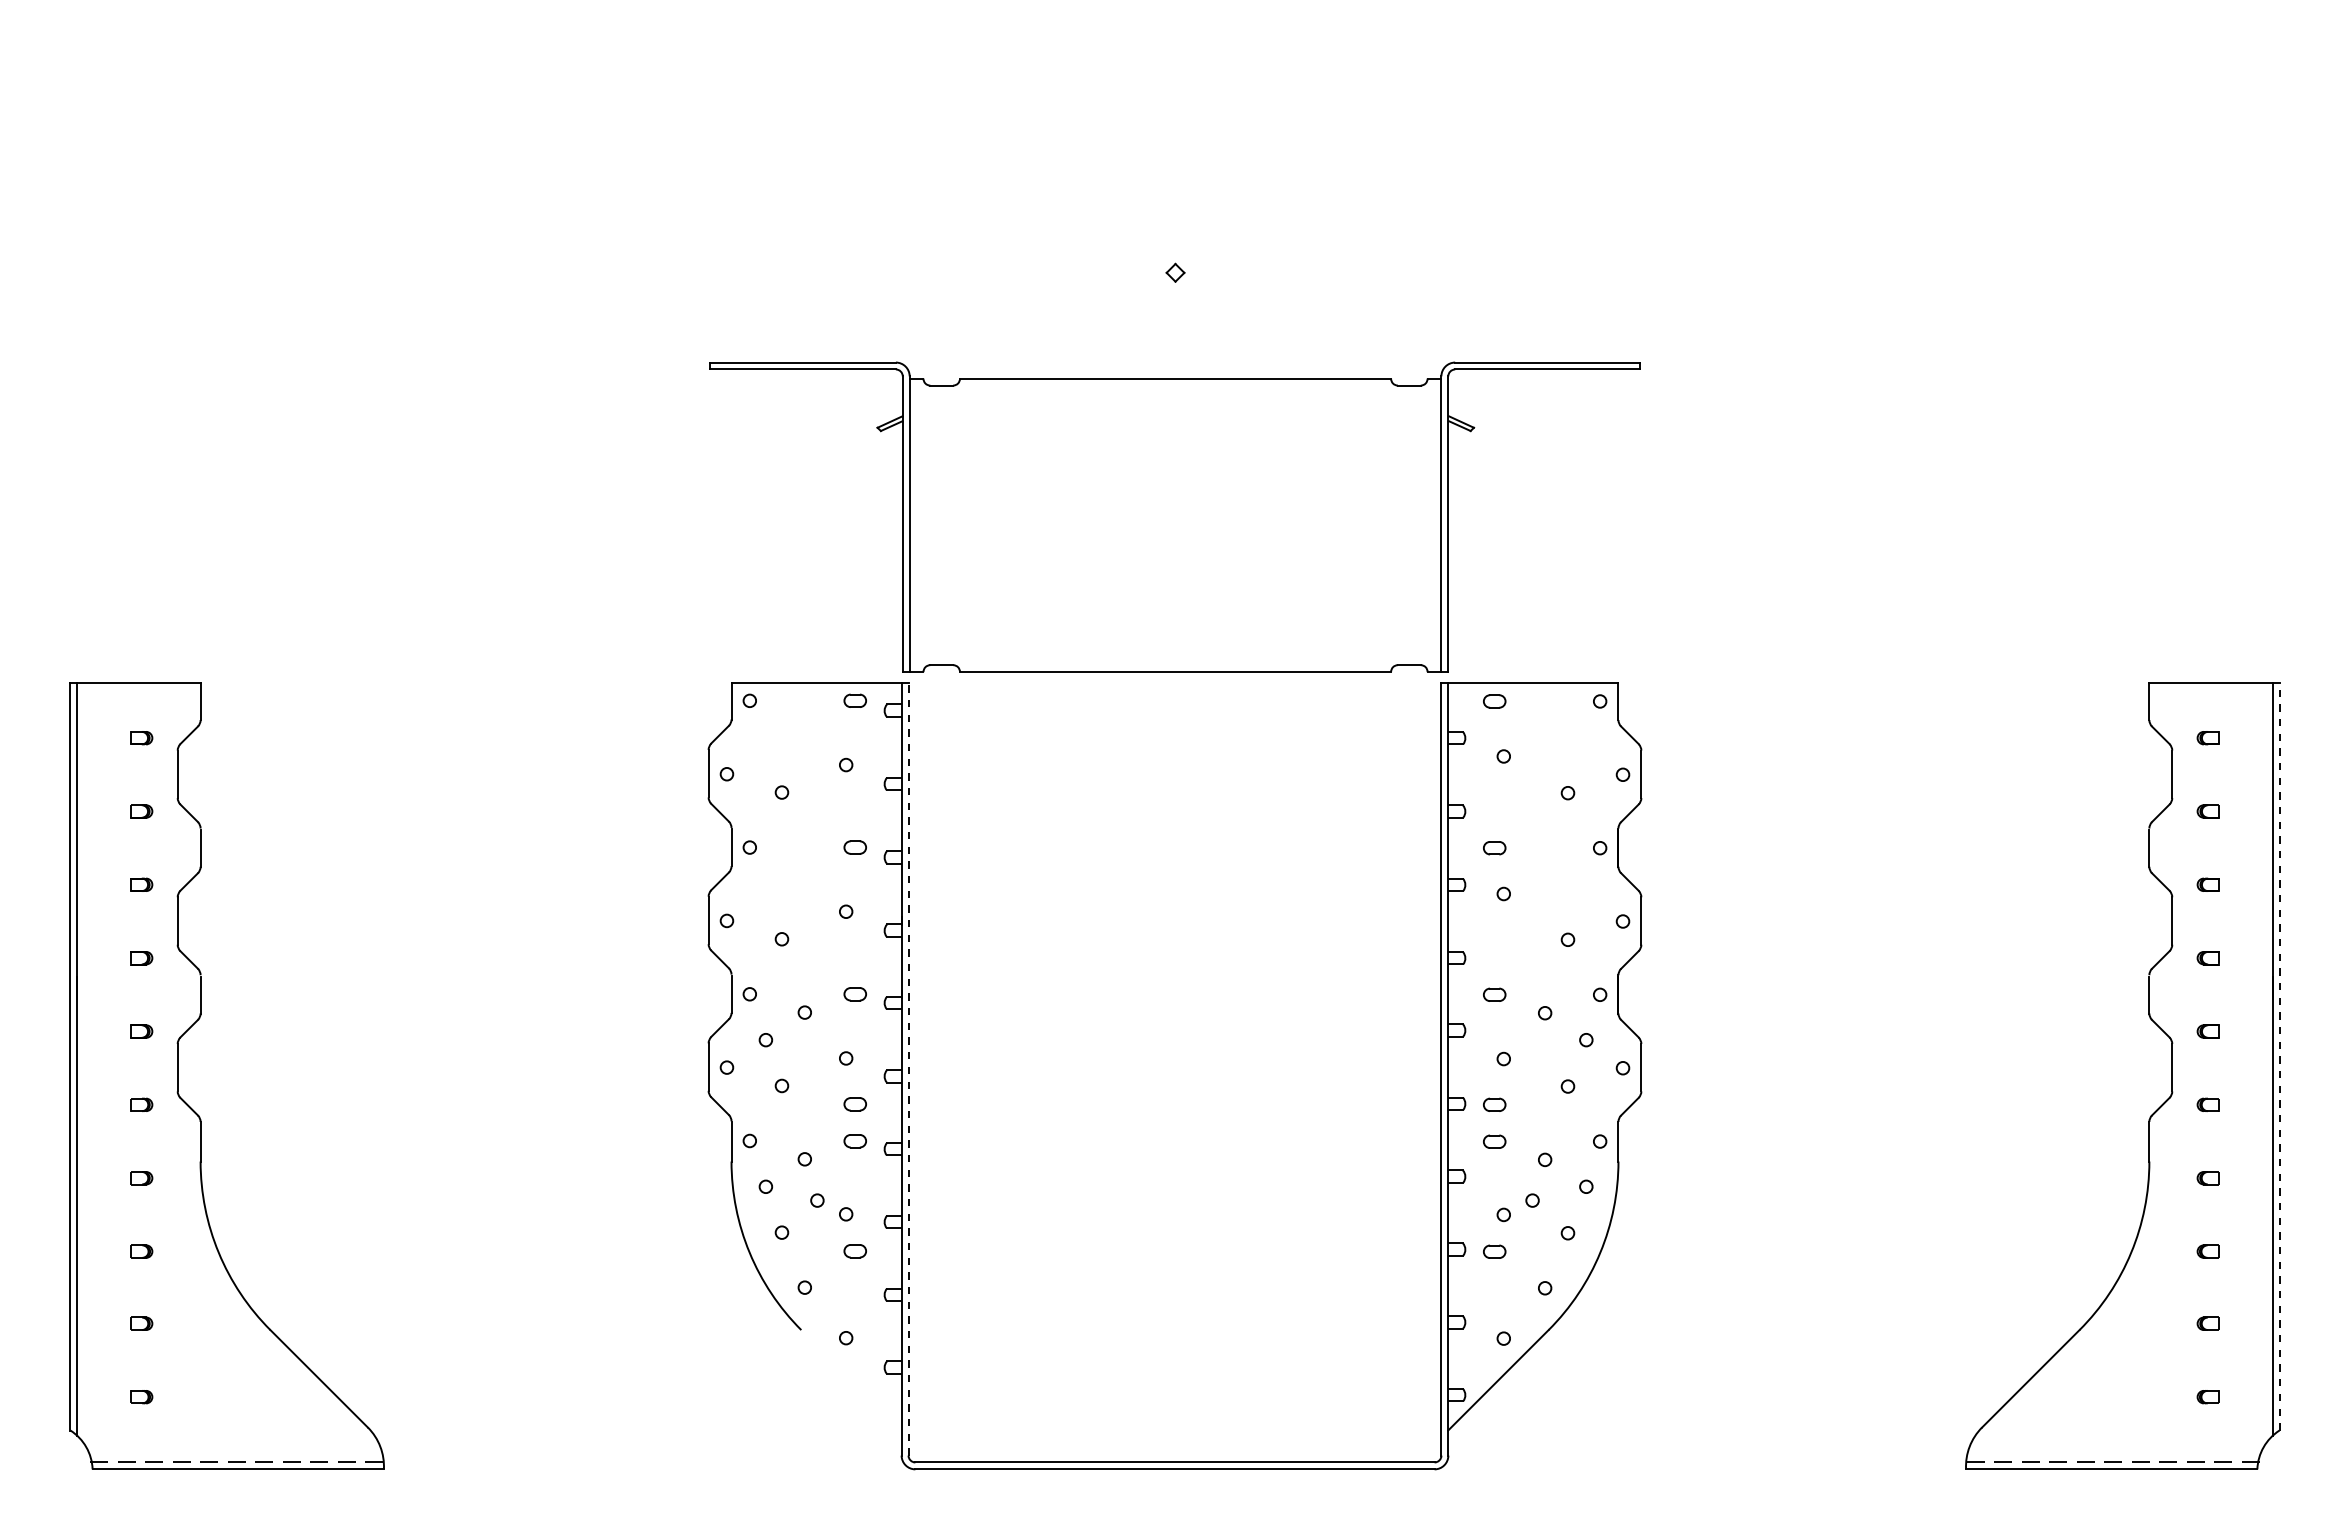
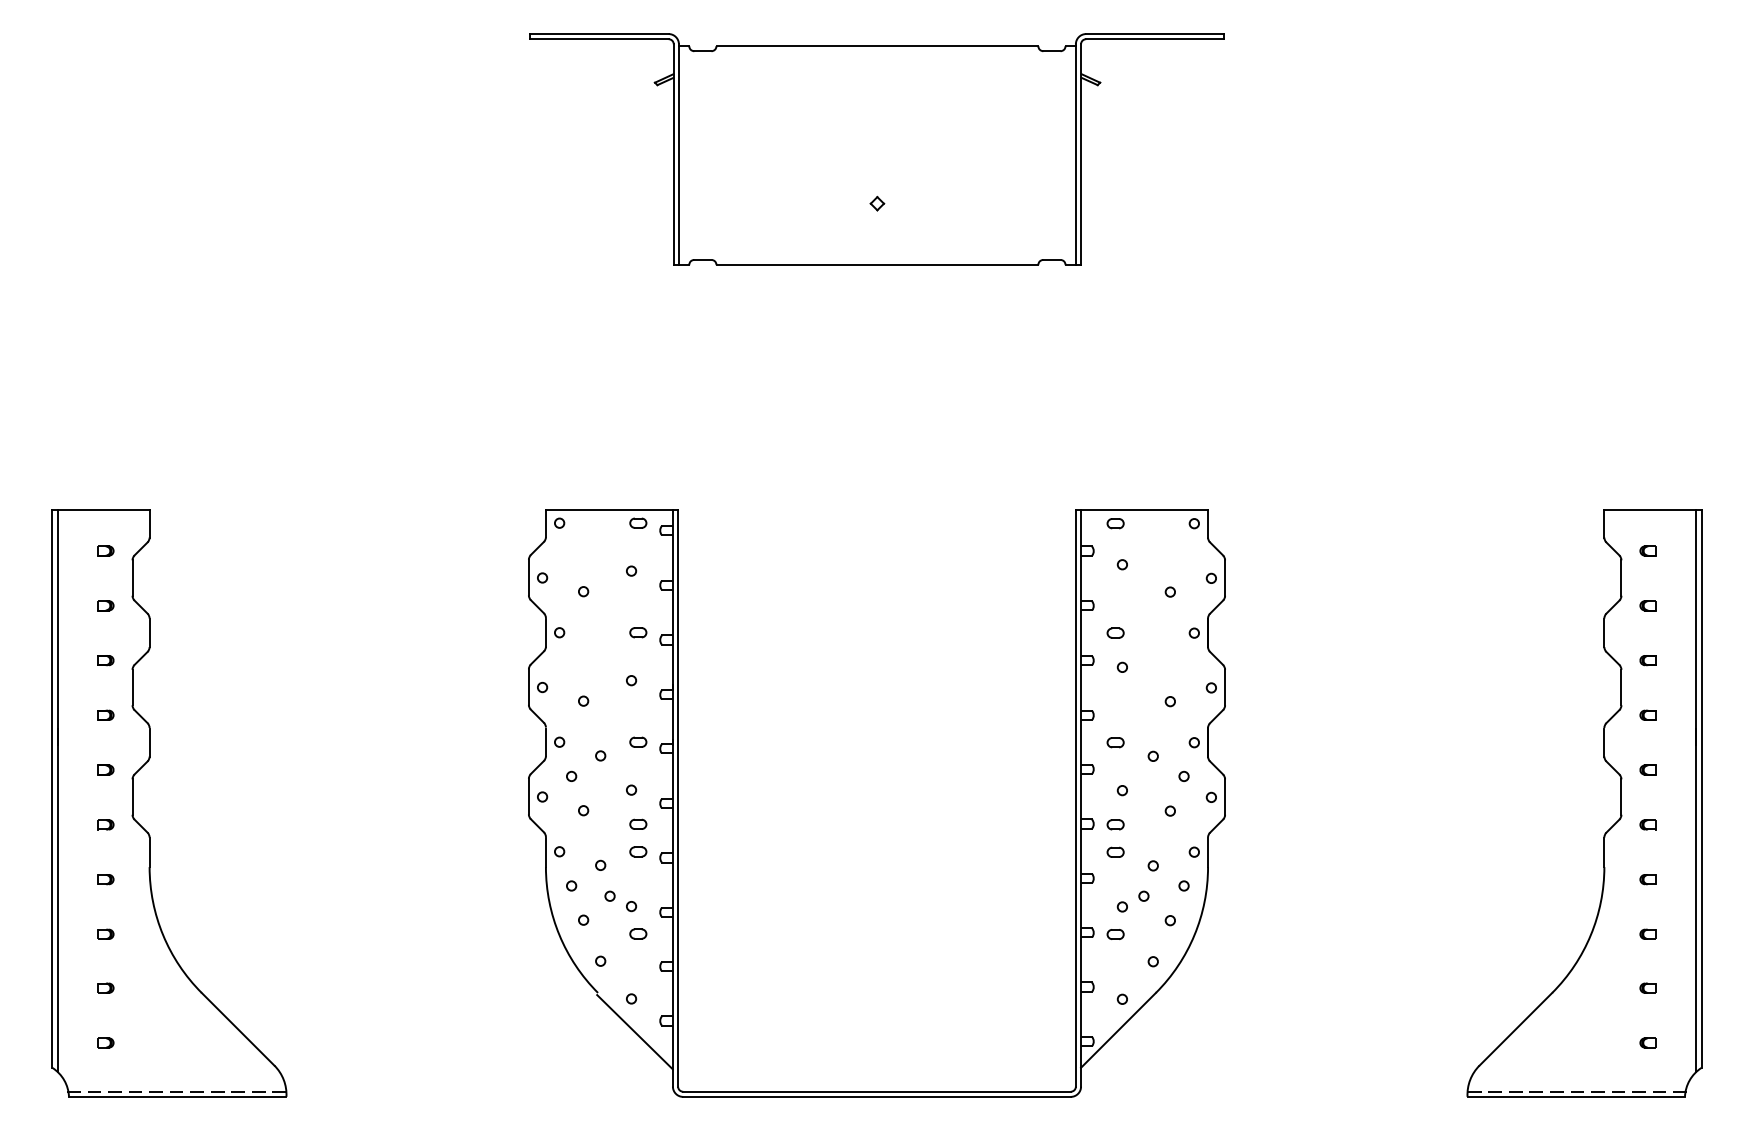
part: (1174, 516) -> (876, 148), moved
line: (2279, 1056) -> (1701, 788), dashed -> solid
line: (908, 1069) -> (678, 798), dashed -> solid
line: (850, 1382) -> (634, 1032), added

